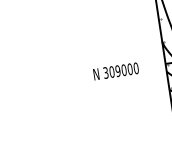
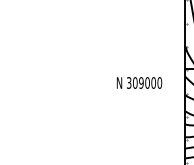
text: (116, 70) -> (139, 82), moved

